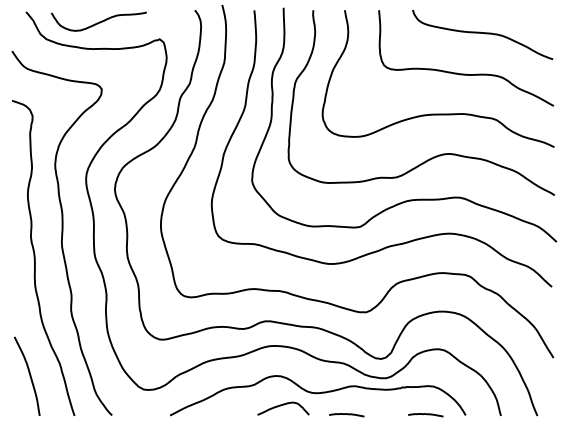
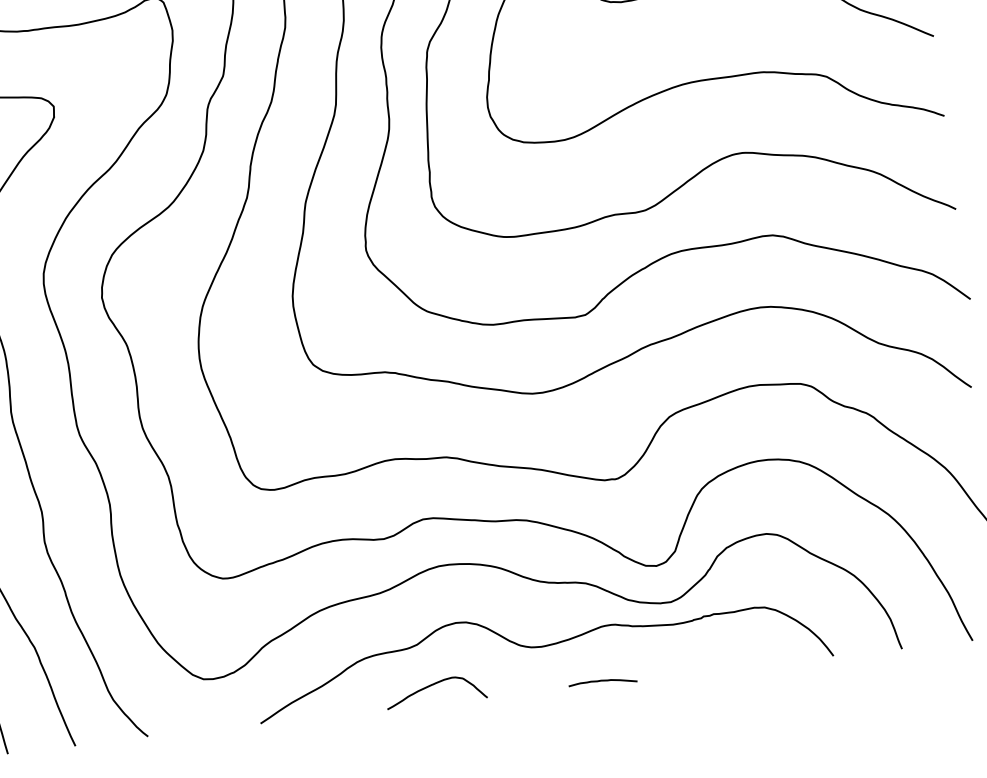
curve: (281, 406) -> (431, 687), moved
curve: (425, 414) -> (755, 663), removed

